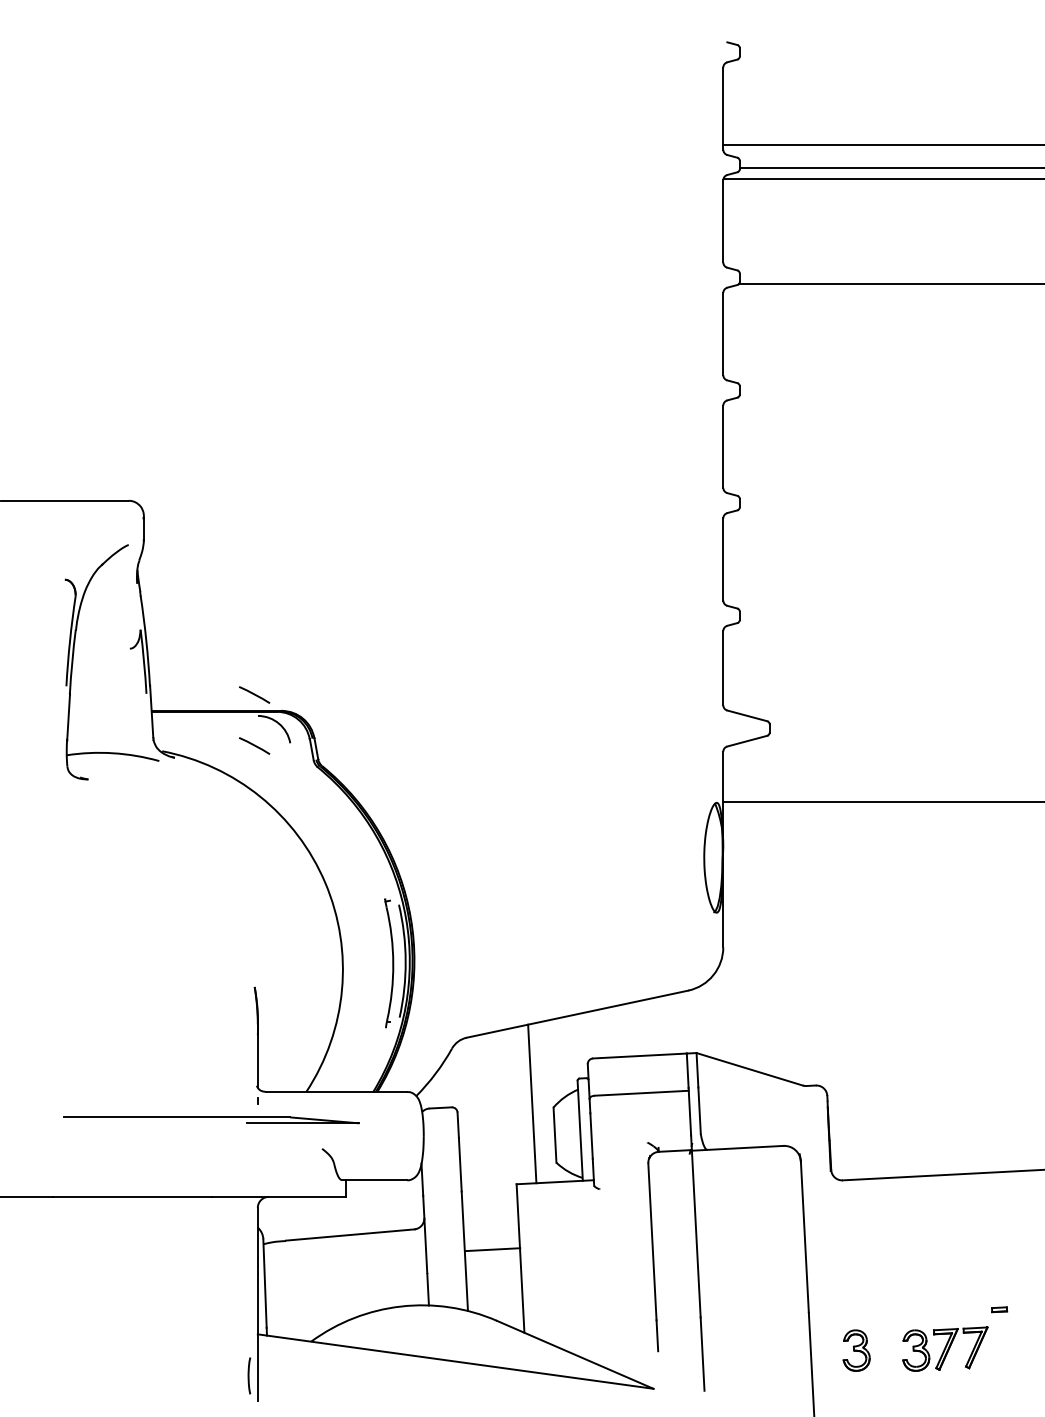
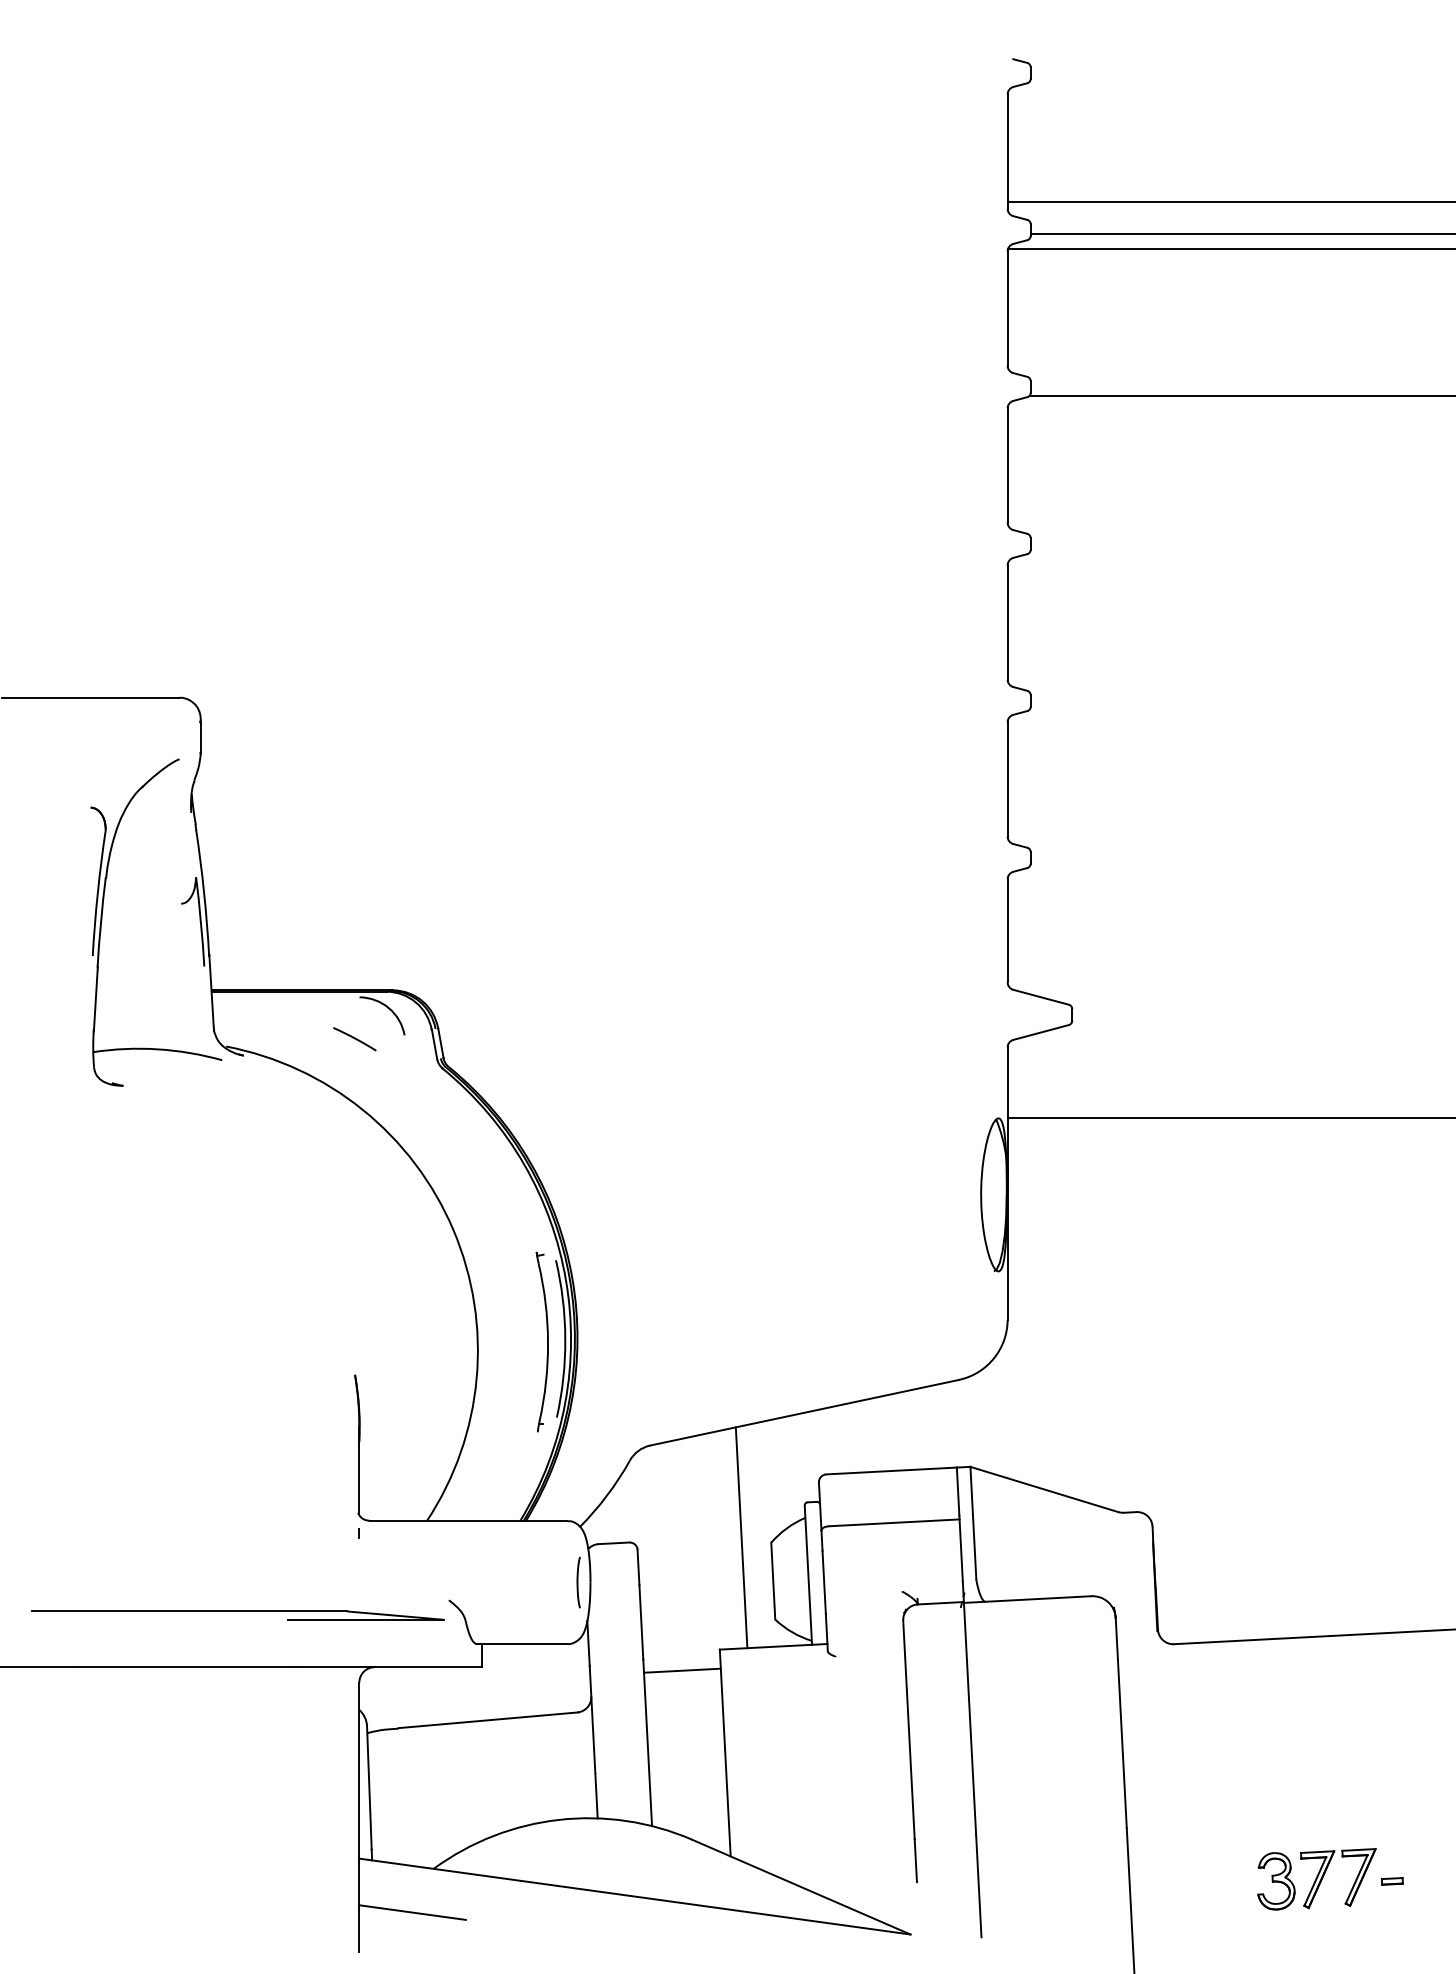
line: (254, 695) -> (354, 968), removed
part: (211, 1120) -> (237, 1615), moved
line: (492, 1249) -> (682, 1670), moved
part: (998, 1309) -> (1391, 1881), moved
part: (856, 1350) -> (1193, 1881), removed
line: (295, 1373) -> (412, 1912), added
part: (249, 1375) -> (578, 1582), moved

